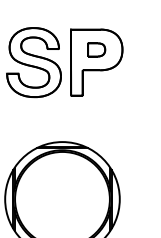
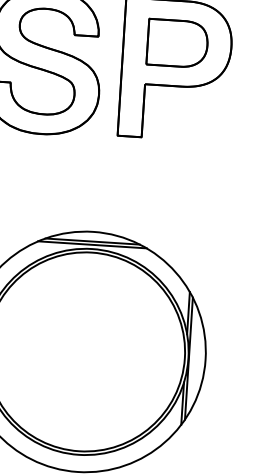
part: (96, 49) -> (177, 42), size x1.67

